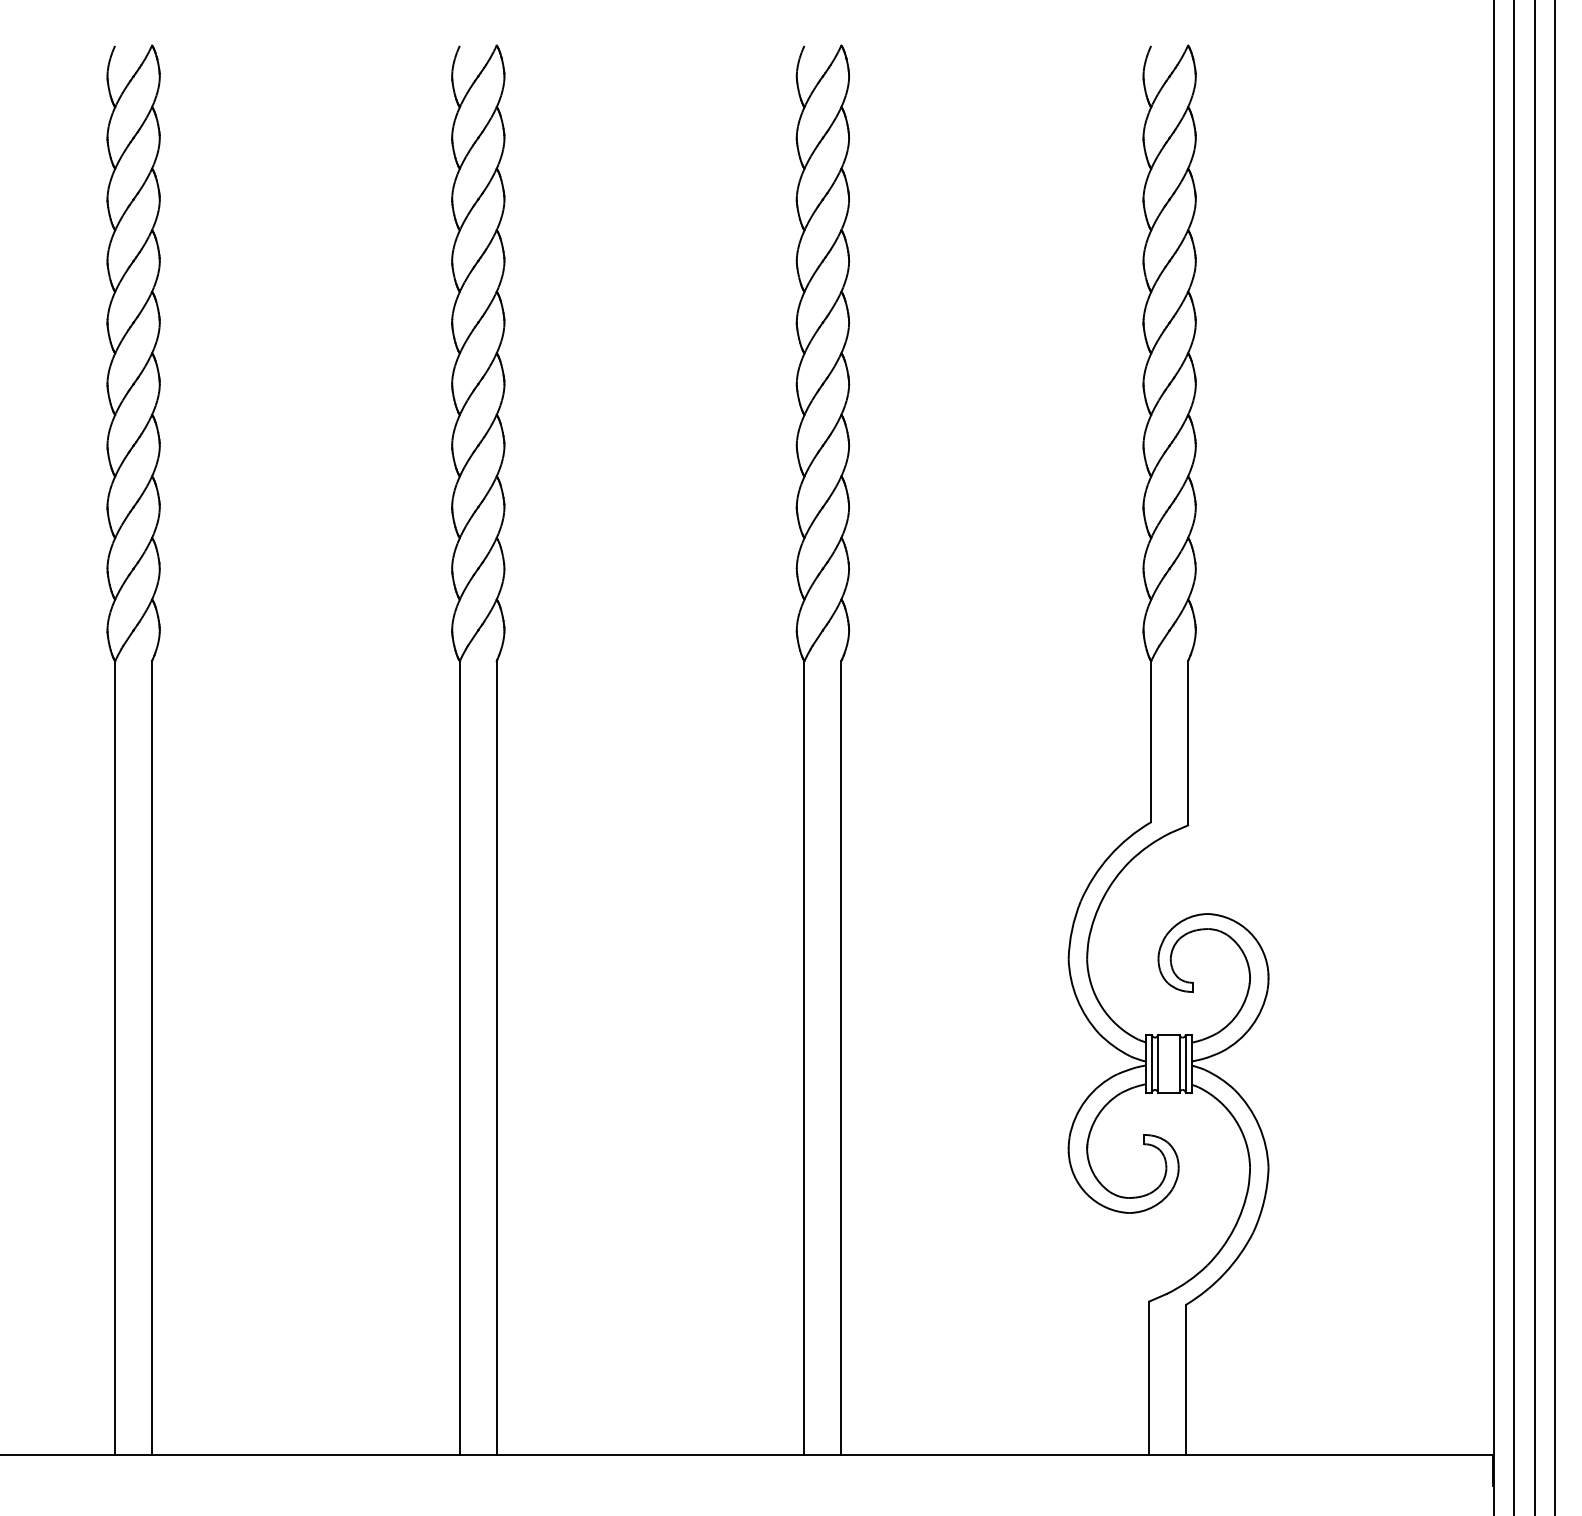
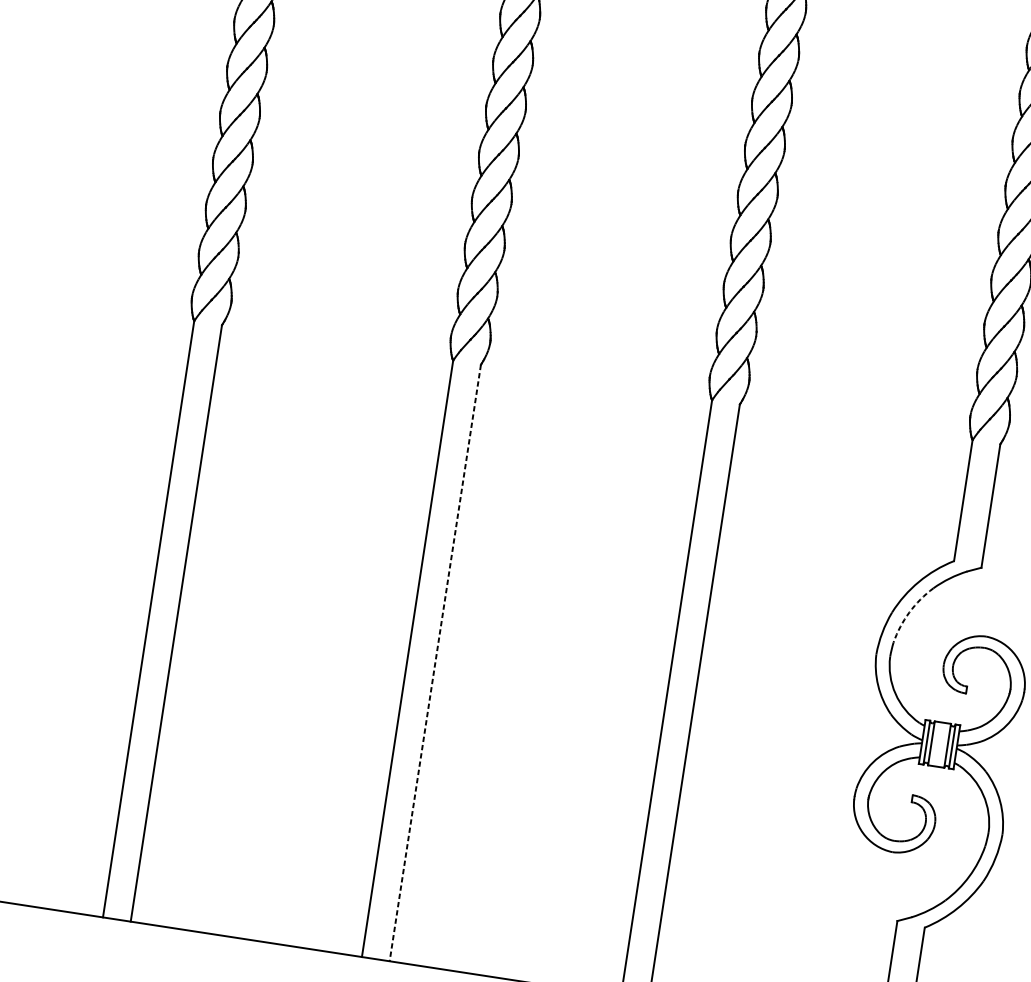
arc: (1103, 897) -> (909, 612), solid -> dashed
line: (496, 1058) -> (435, 663), solid -> dashed

